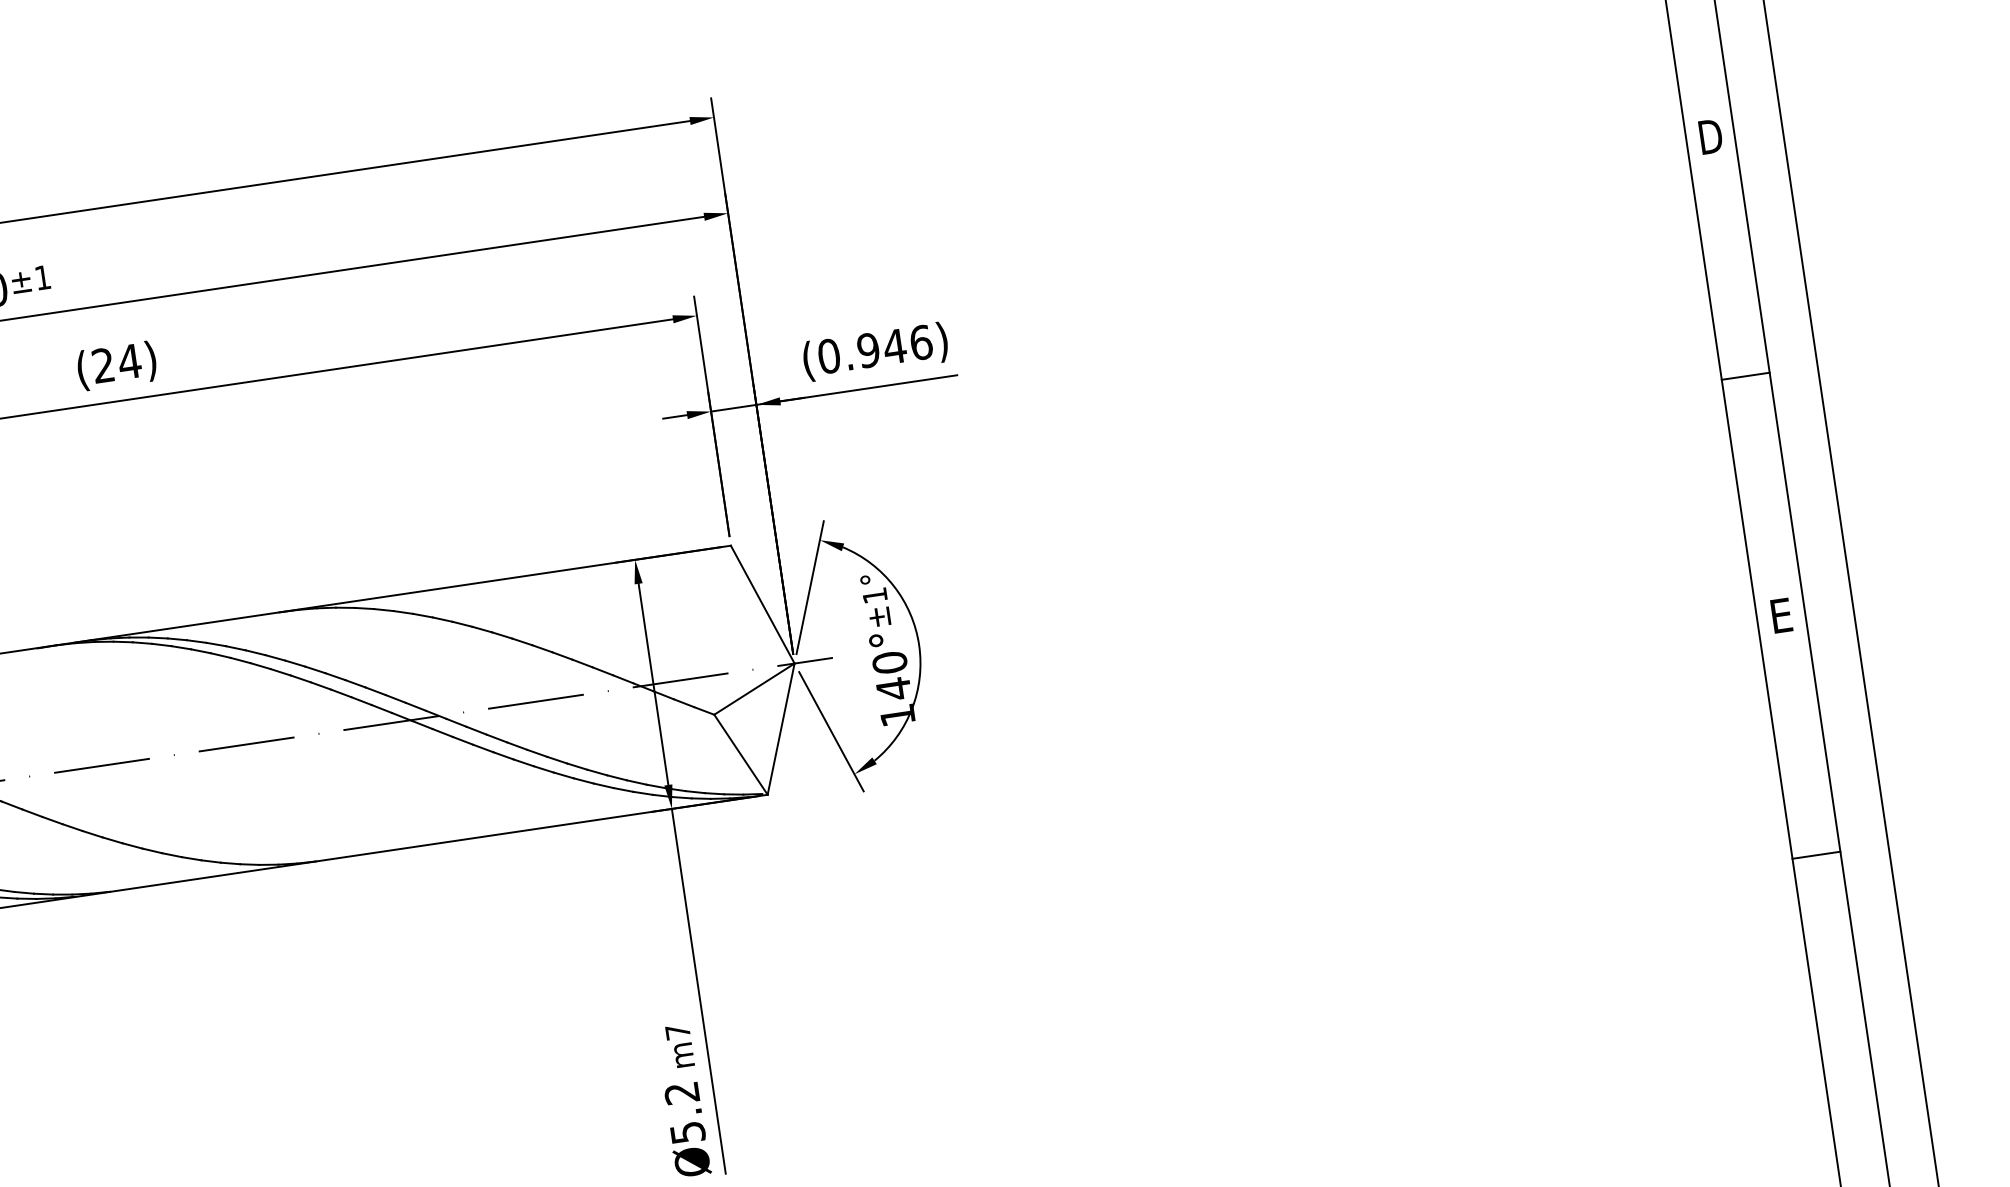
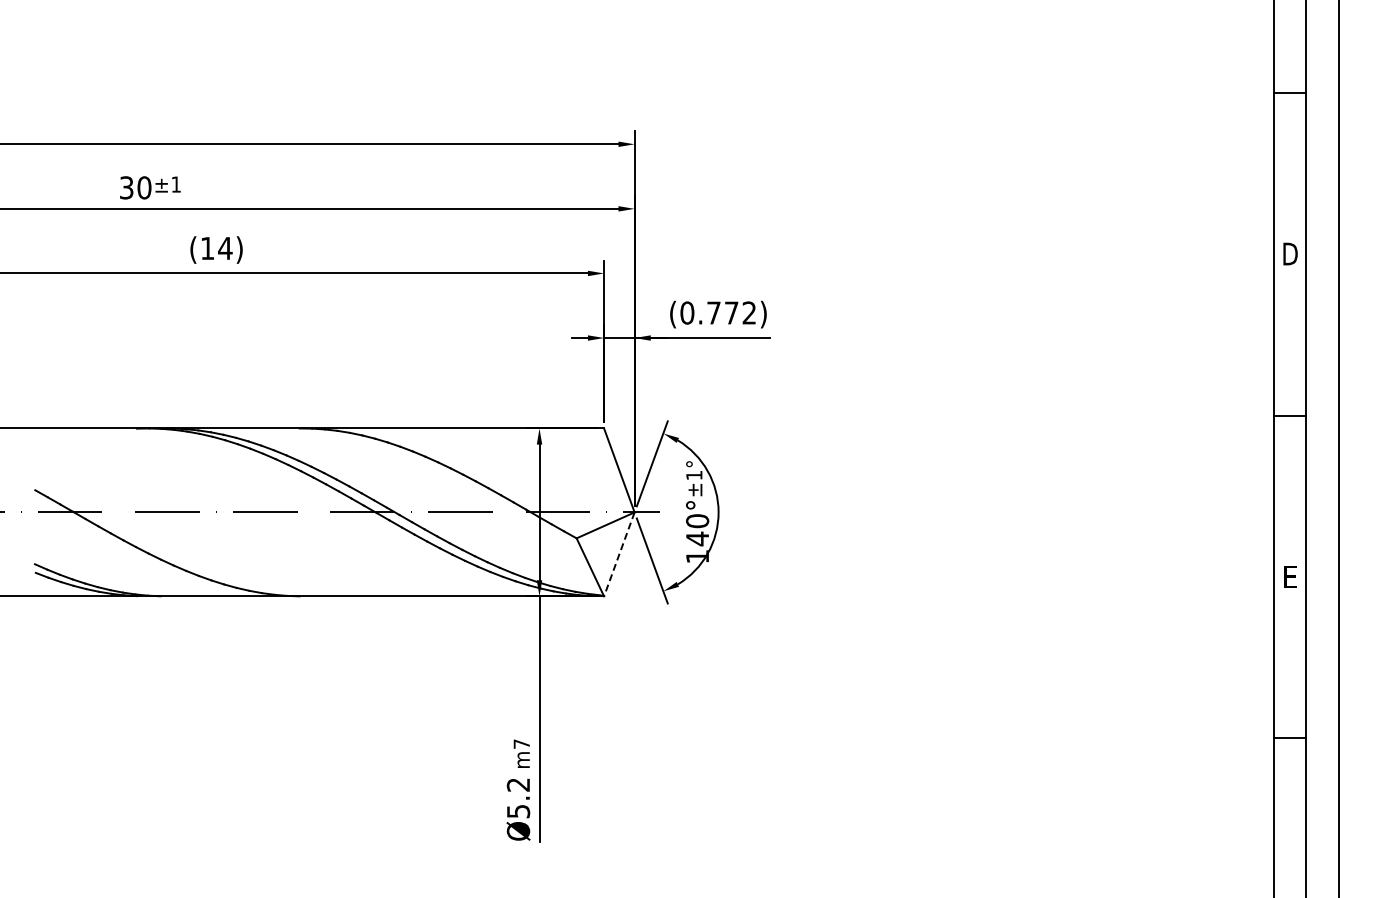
text: (894, 345) -> (731, 312), (0.946) -> (0.772)
text: (101, 364) -> (206, 247), (24) -> (14)
line: (781, 729) -> (619, 554), solid -> dashed

